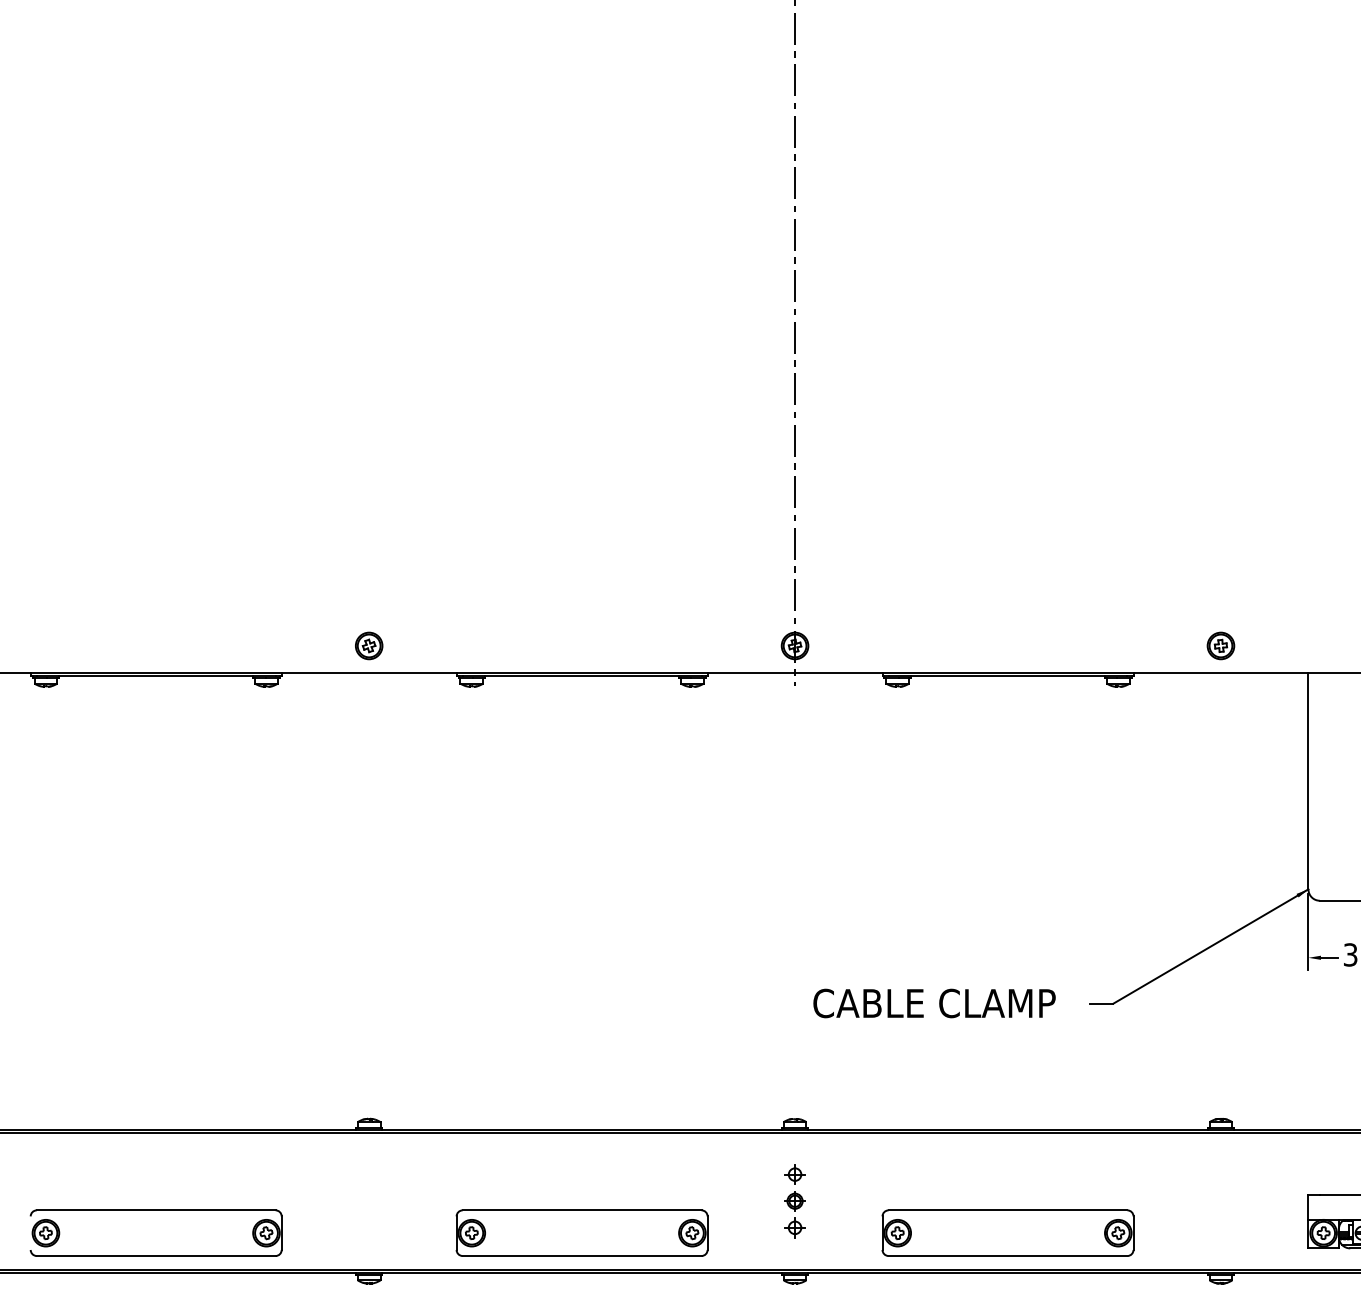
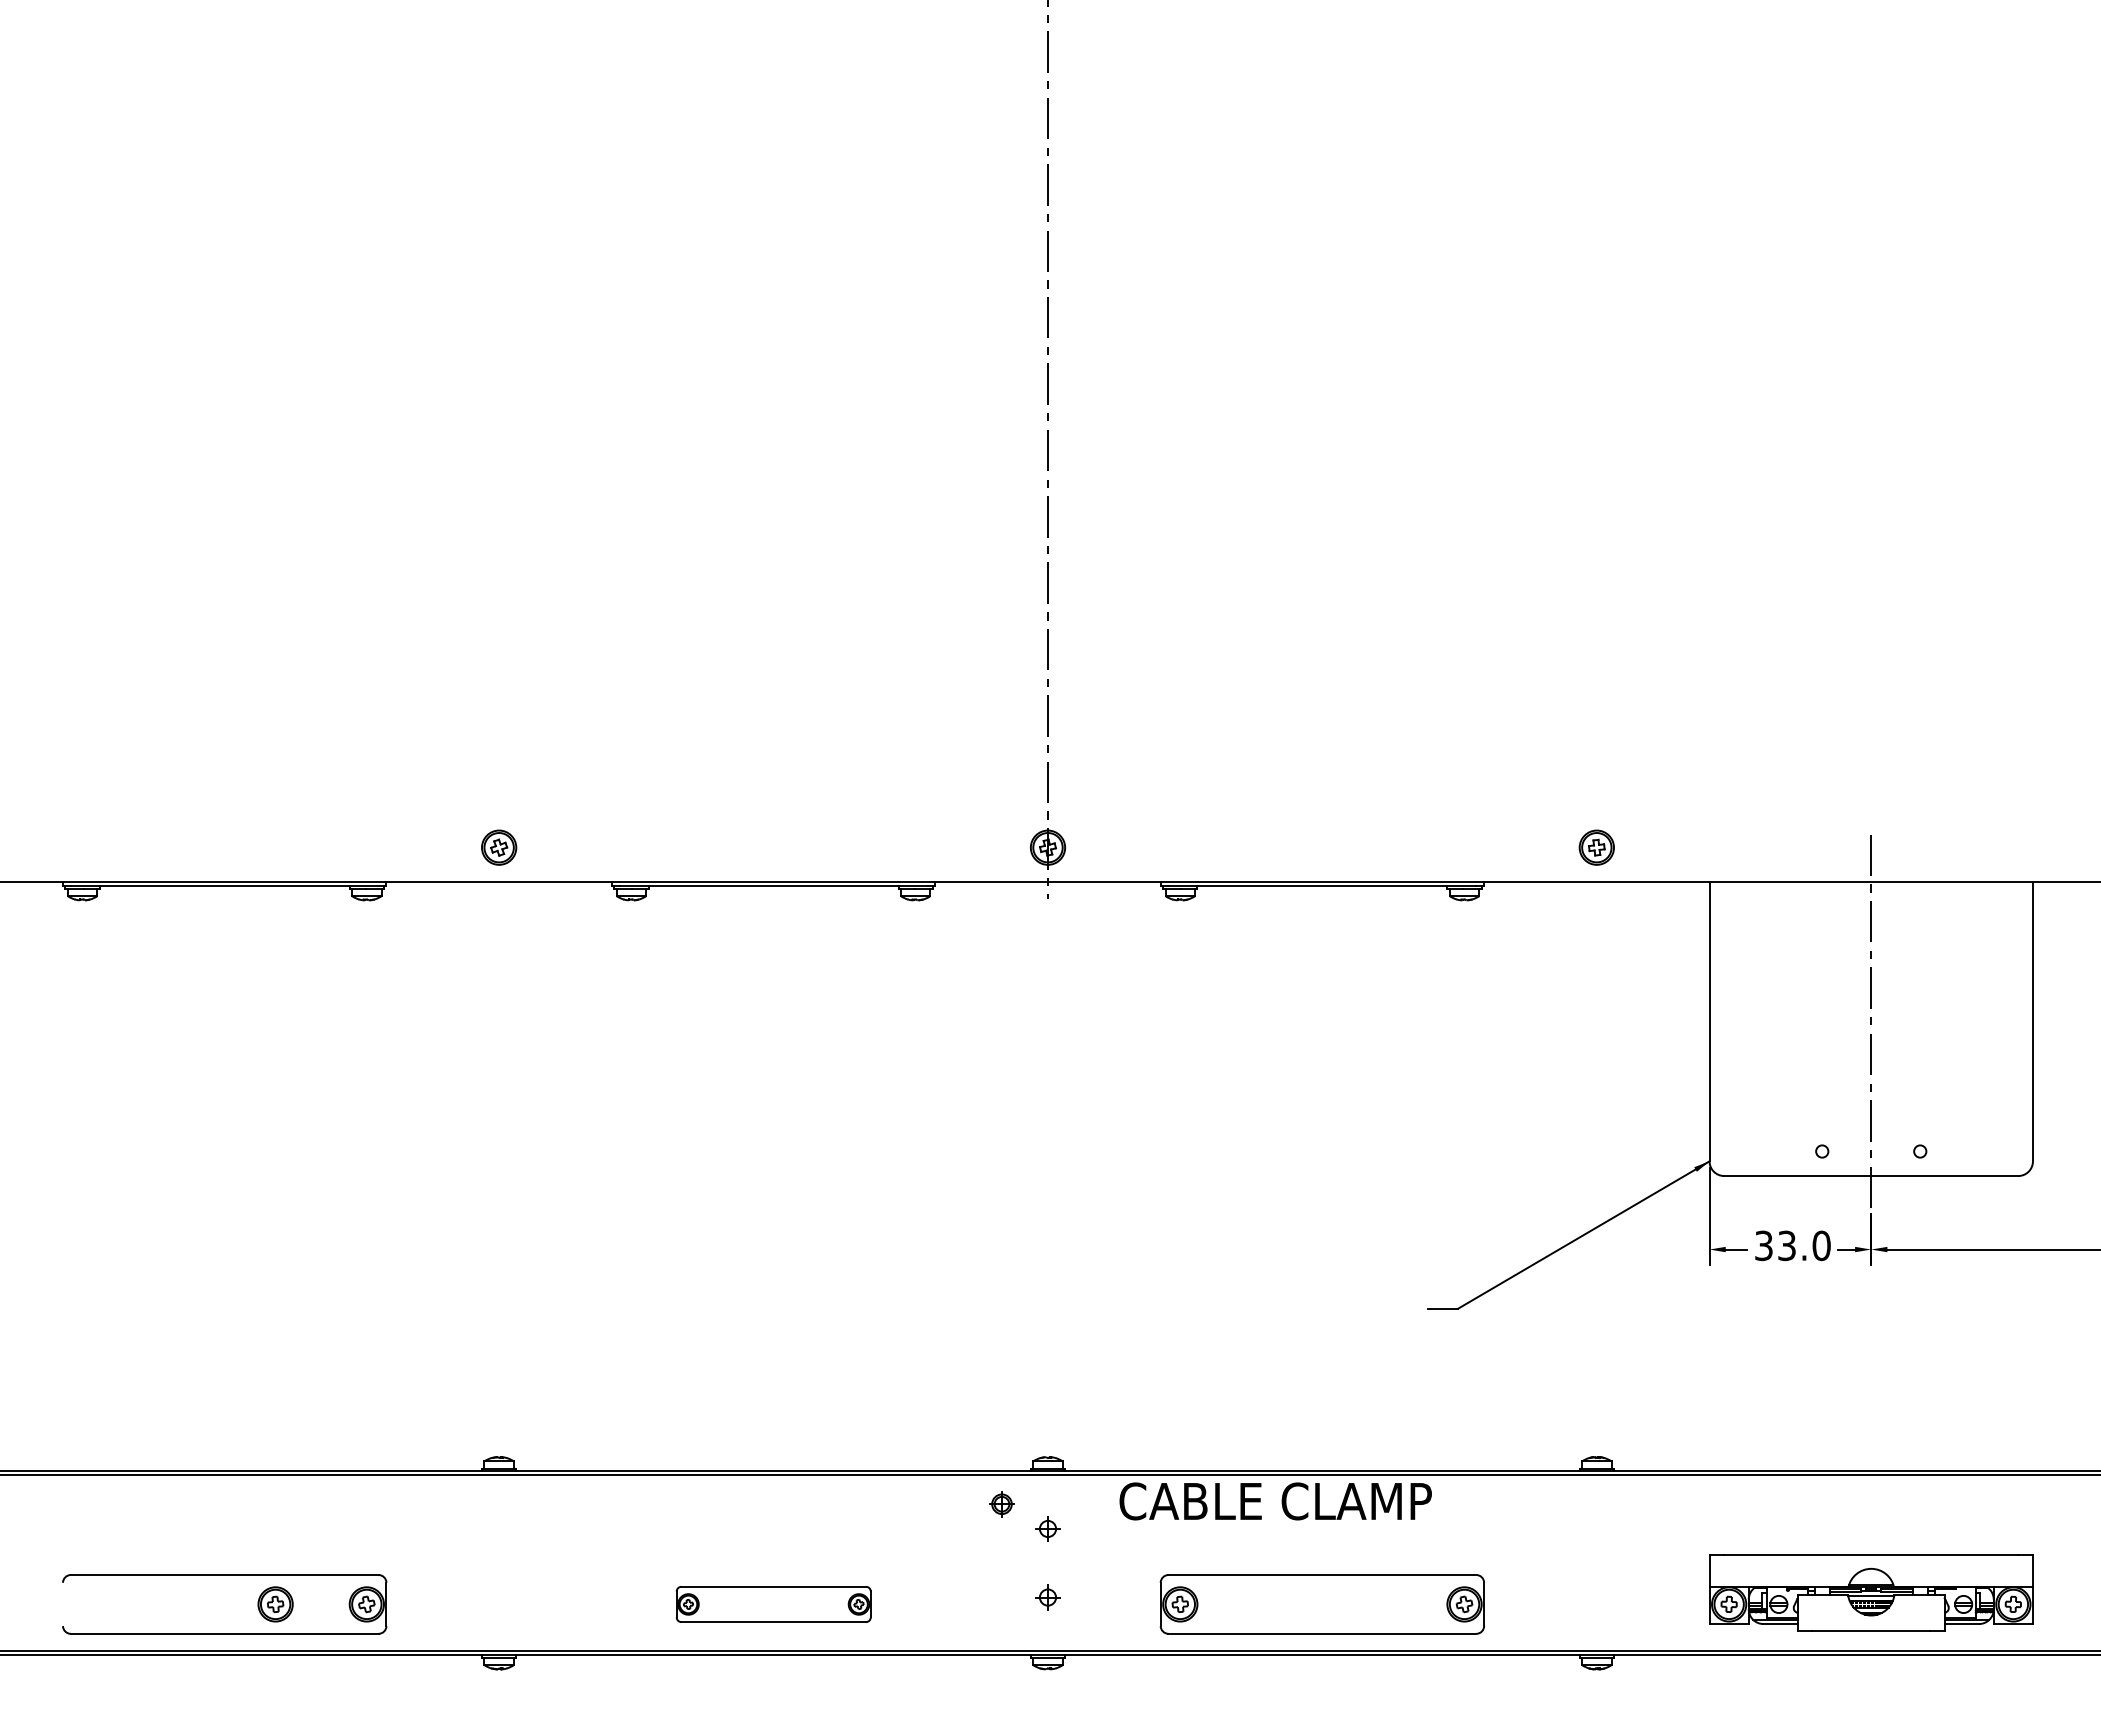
text: (934, 1003) -> (1275, 1501), moved
part: (794, 1201) -> (1001, 1504), moved
part: (45, 1233) -> (275, 1604), moved
part: (582, 1233) -> (773, 1604), size x0.6

